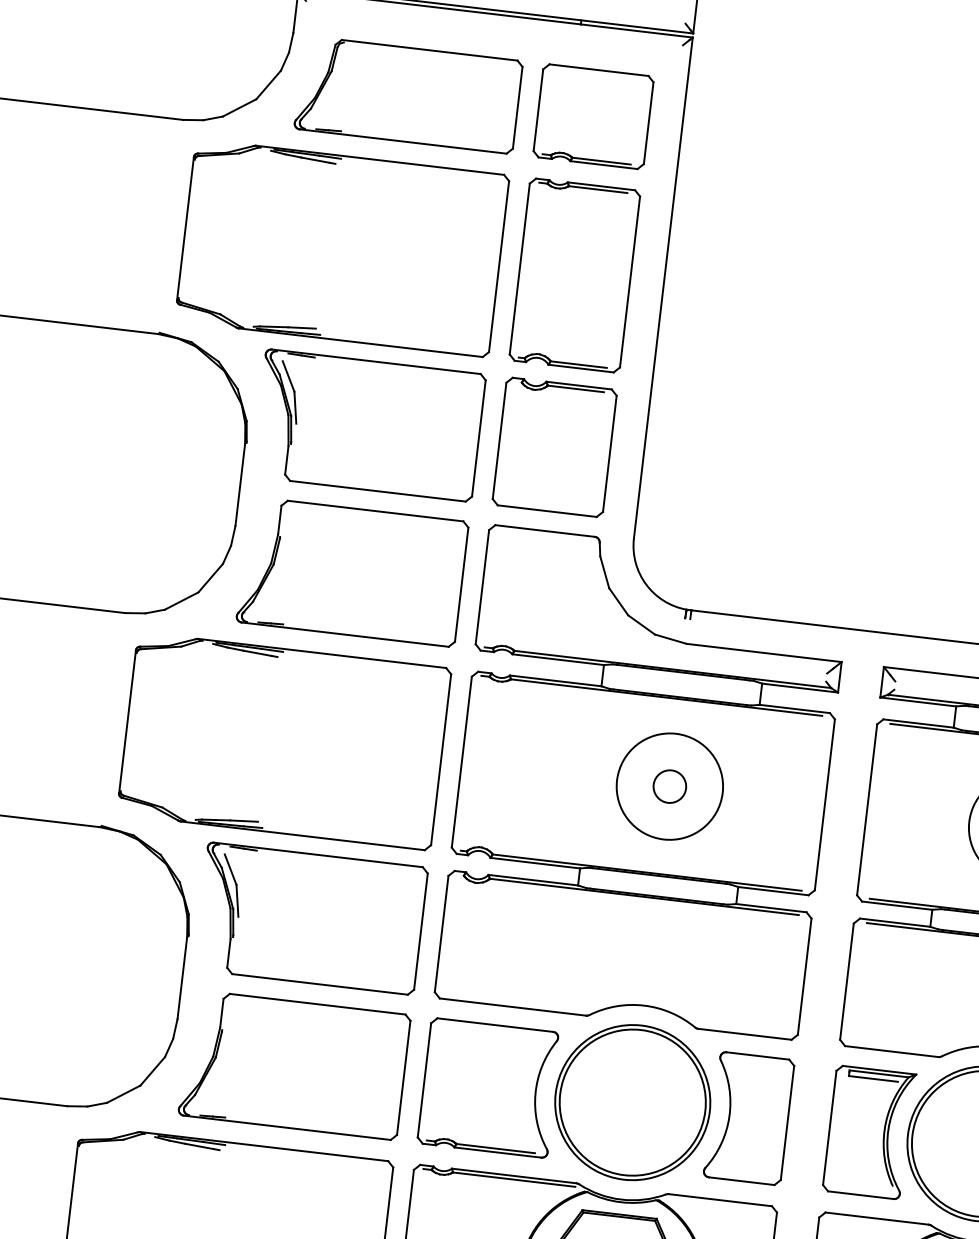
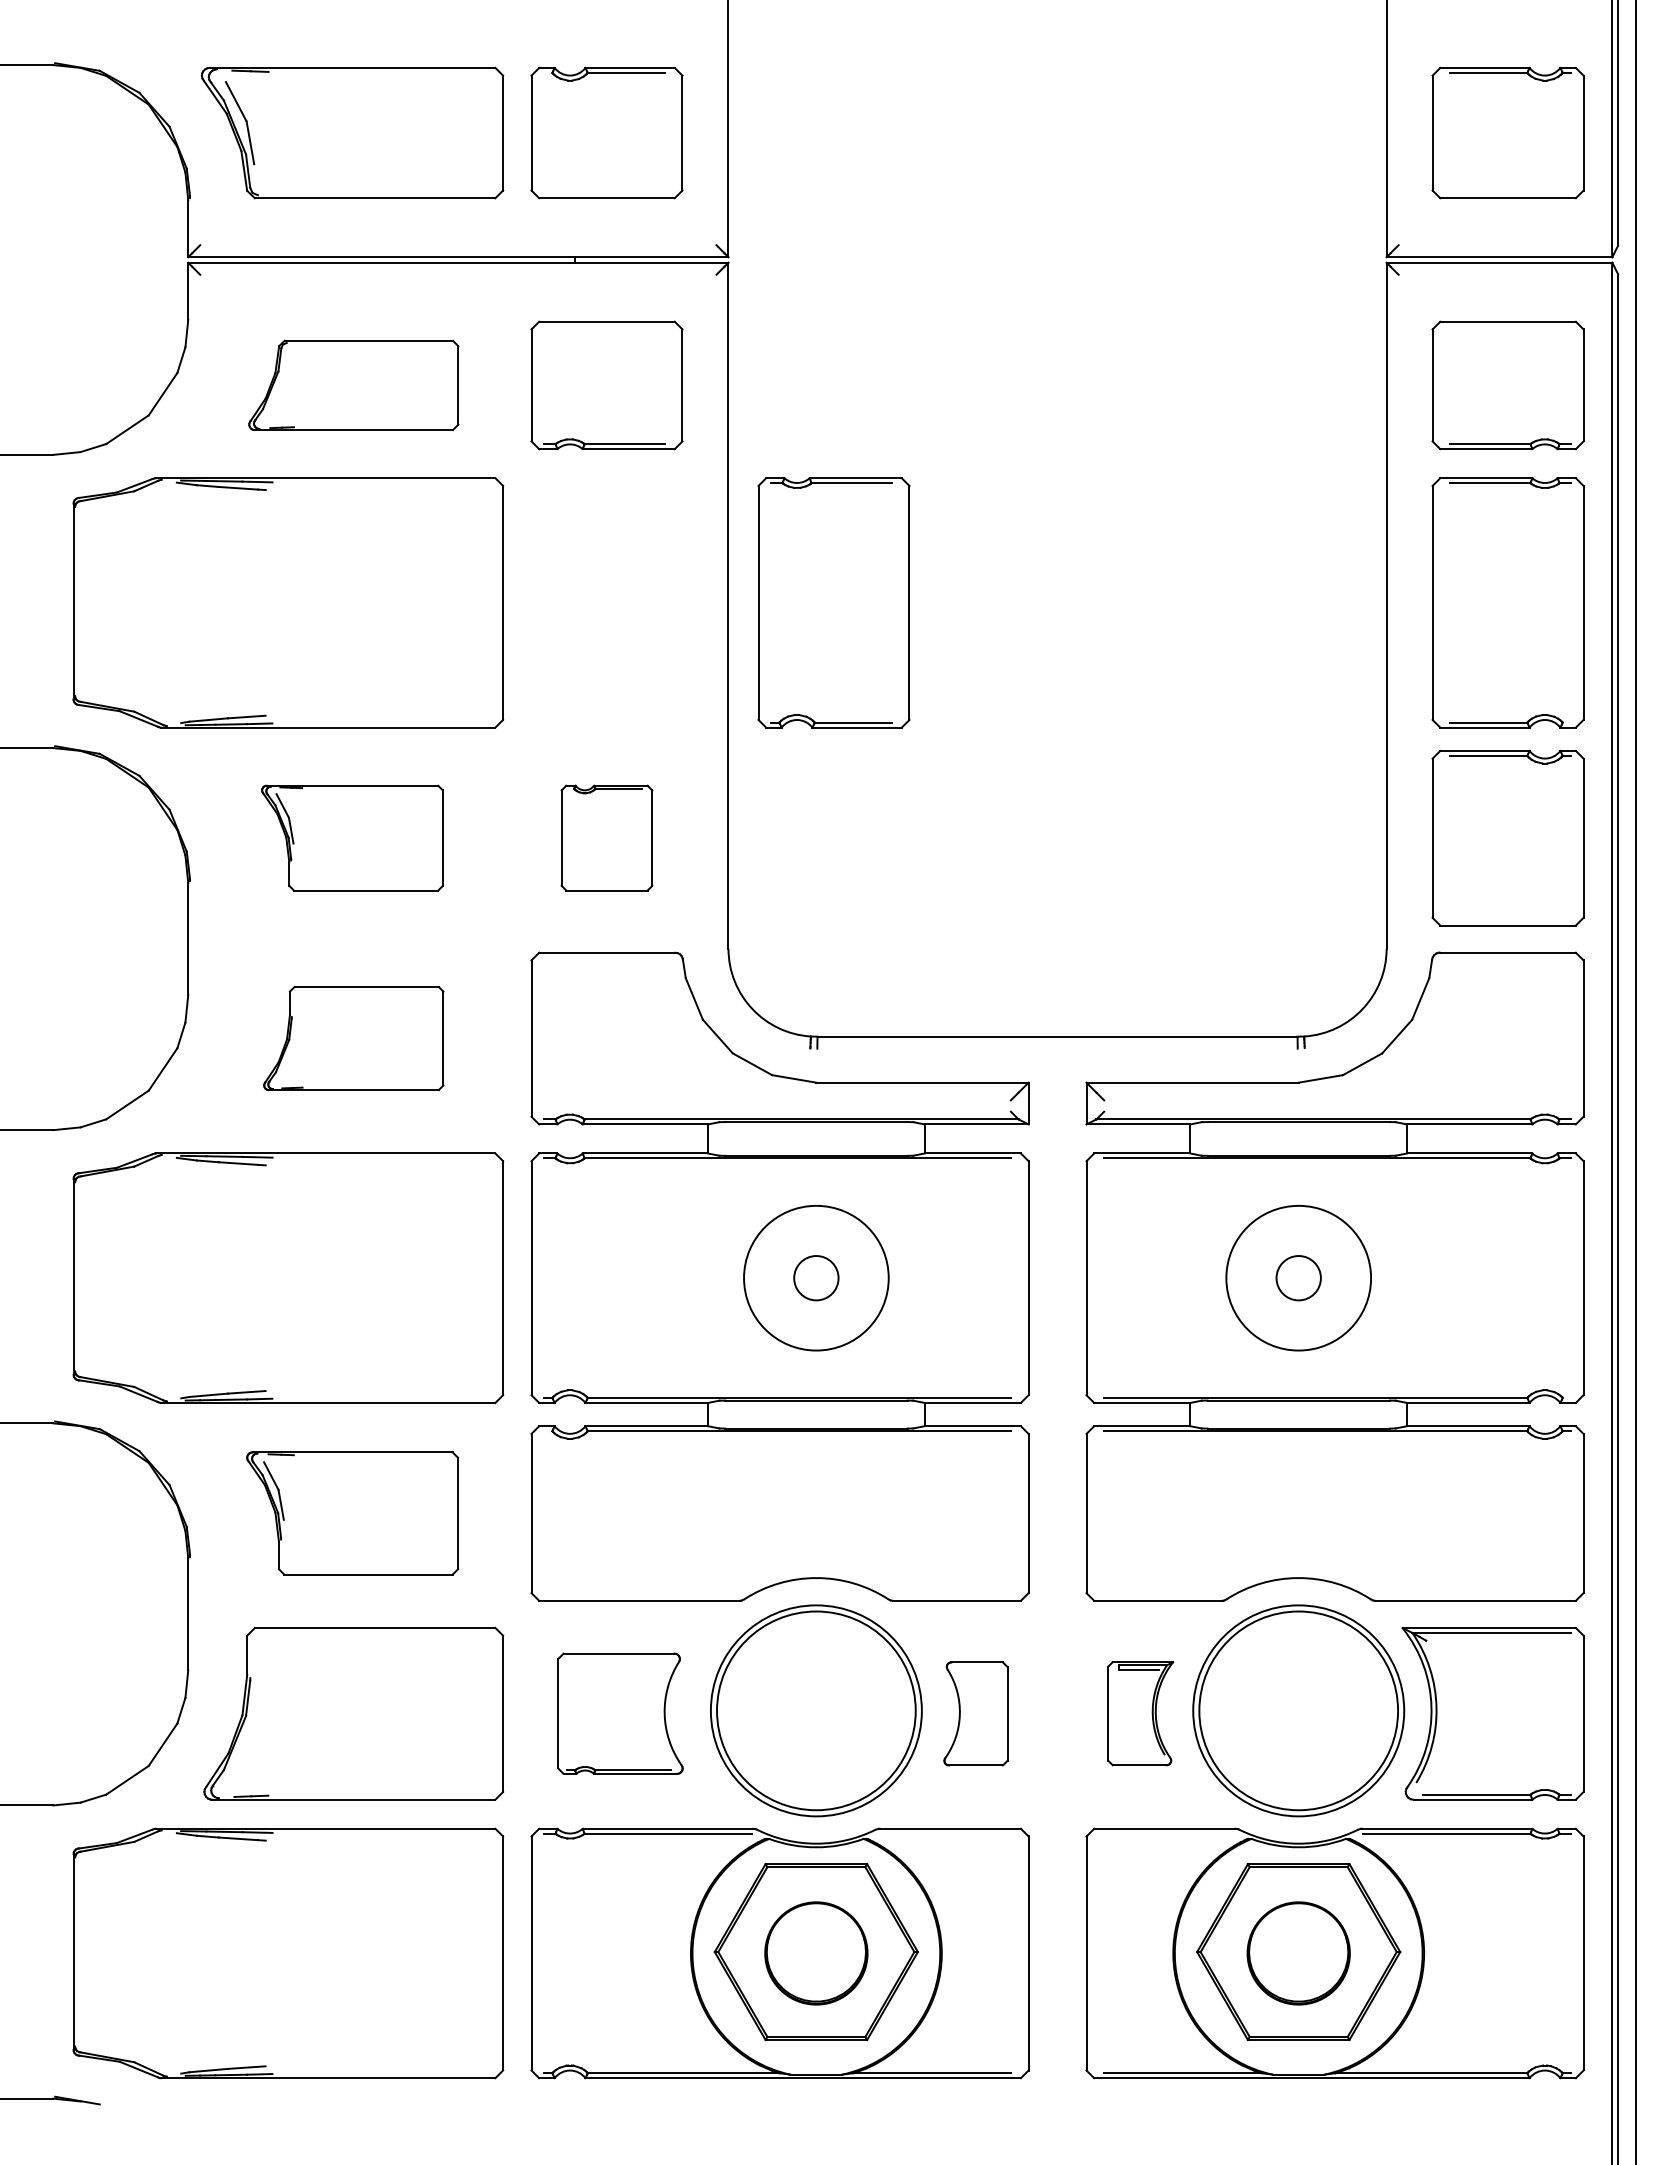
part: (408, 95) -> (353, 385), size x0.7
part: (574, 275) -> (833, 602), moved
part: (368, 425) -> (352, 837), size x0.6
part: (554, 446) -> (606, 837), size x0.6
part: (352, 571) -> (353, 1038), size x0.6
part: (310, 918) -> (352, 1513), size x0.7
part: (489, 1087) -> (620, 1713), size x0.7
part: (748, 1118) -> (975, 1713), size x0.6
part: (869, 1132) -> (1140, 1713), size x0.6

